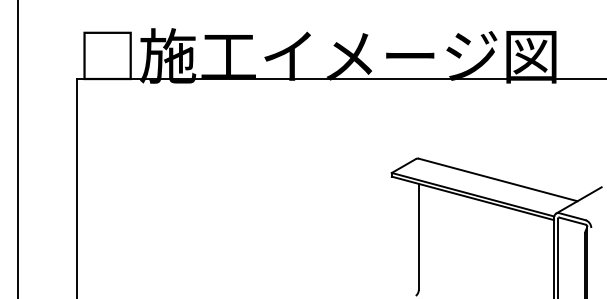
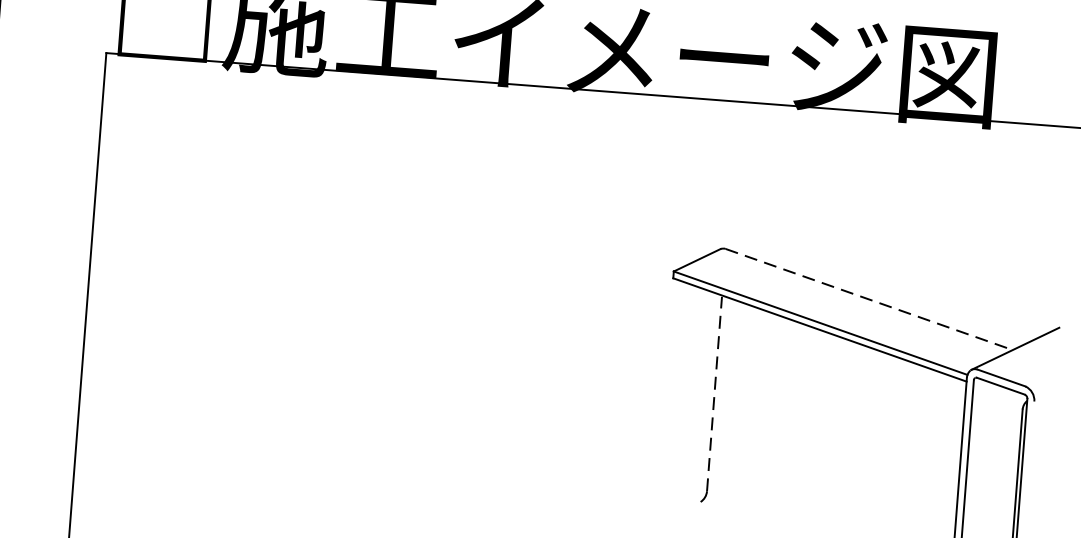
line: (498, 180) -> (869, 300), solid -> dashed
line: (418, 237) -> (713, 394), solid -> dashed

